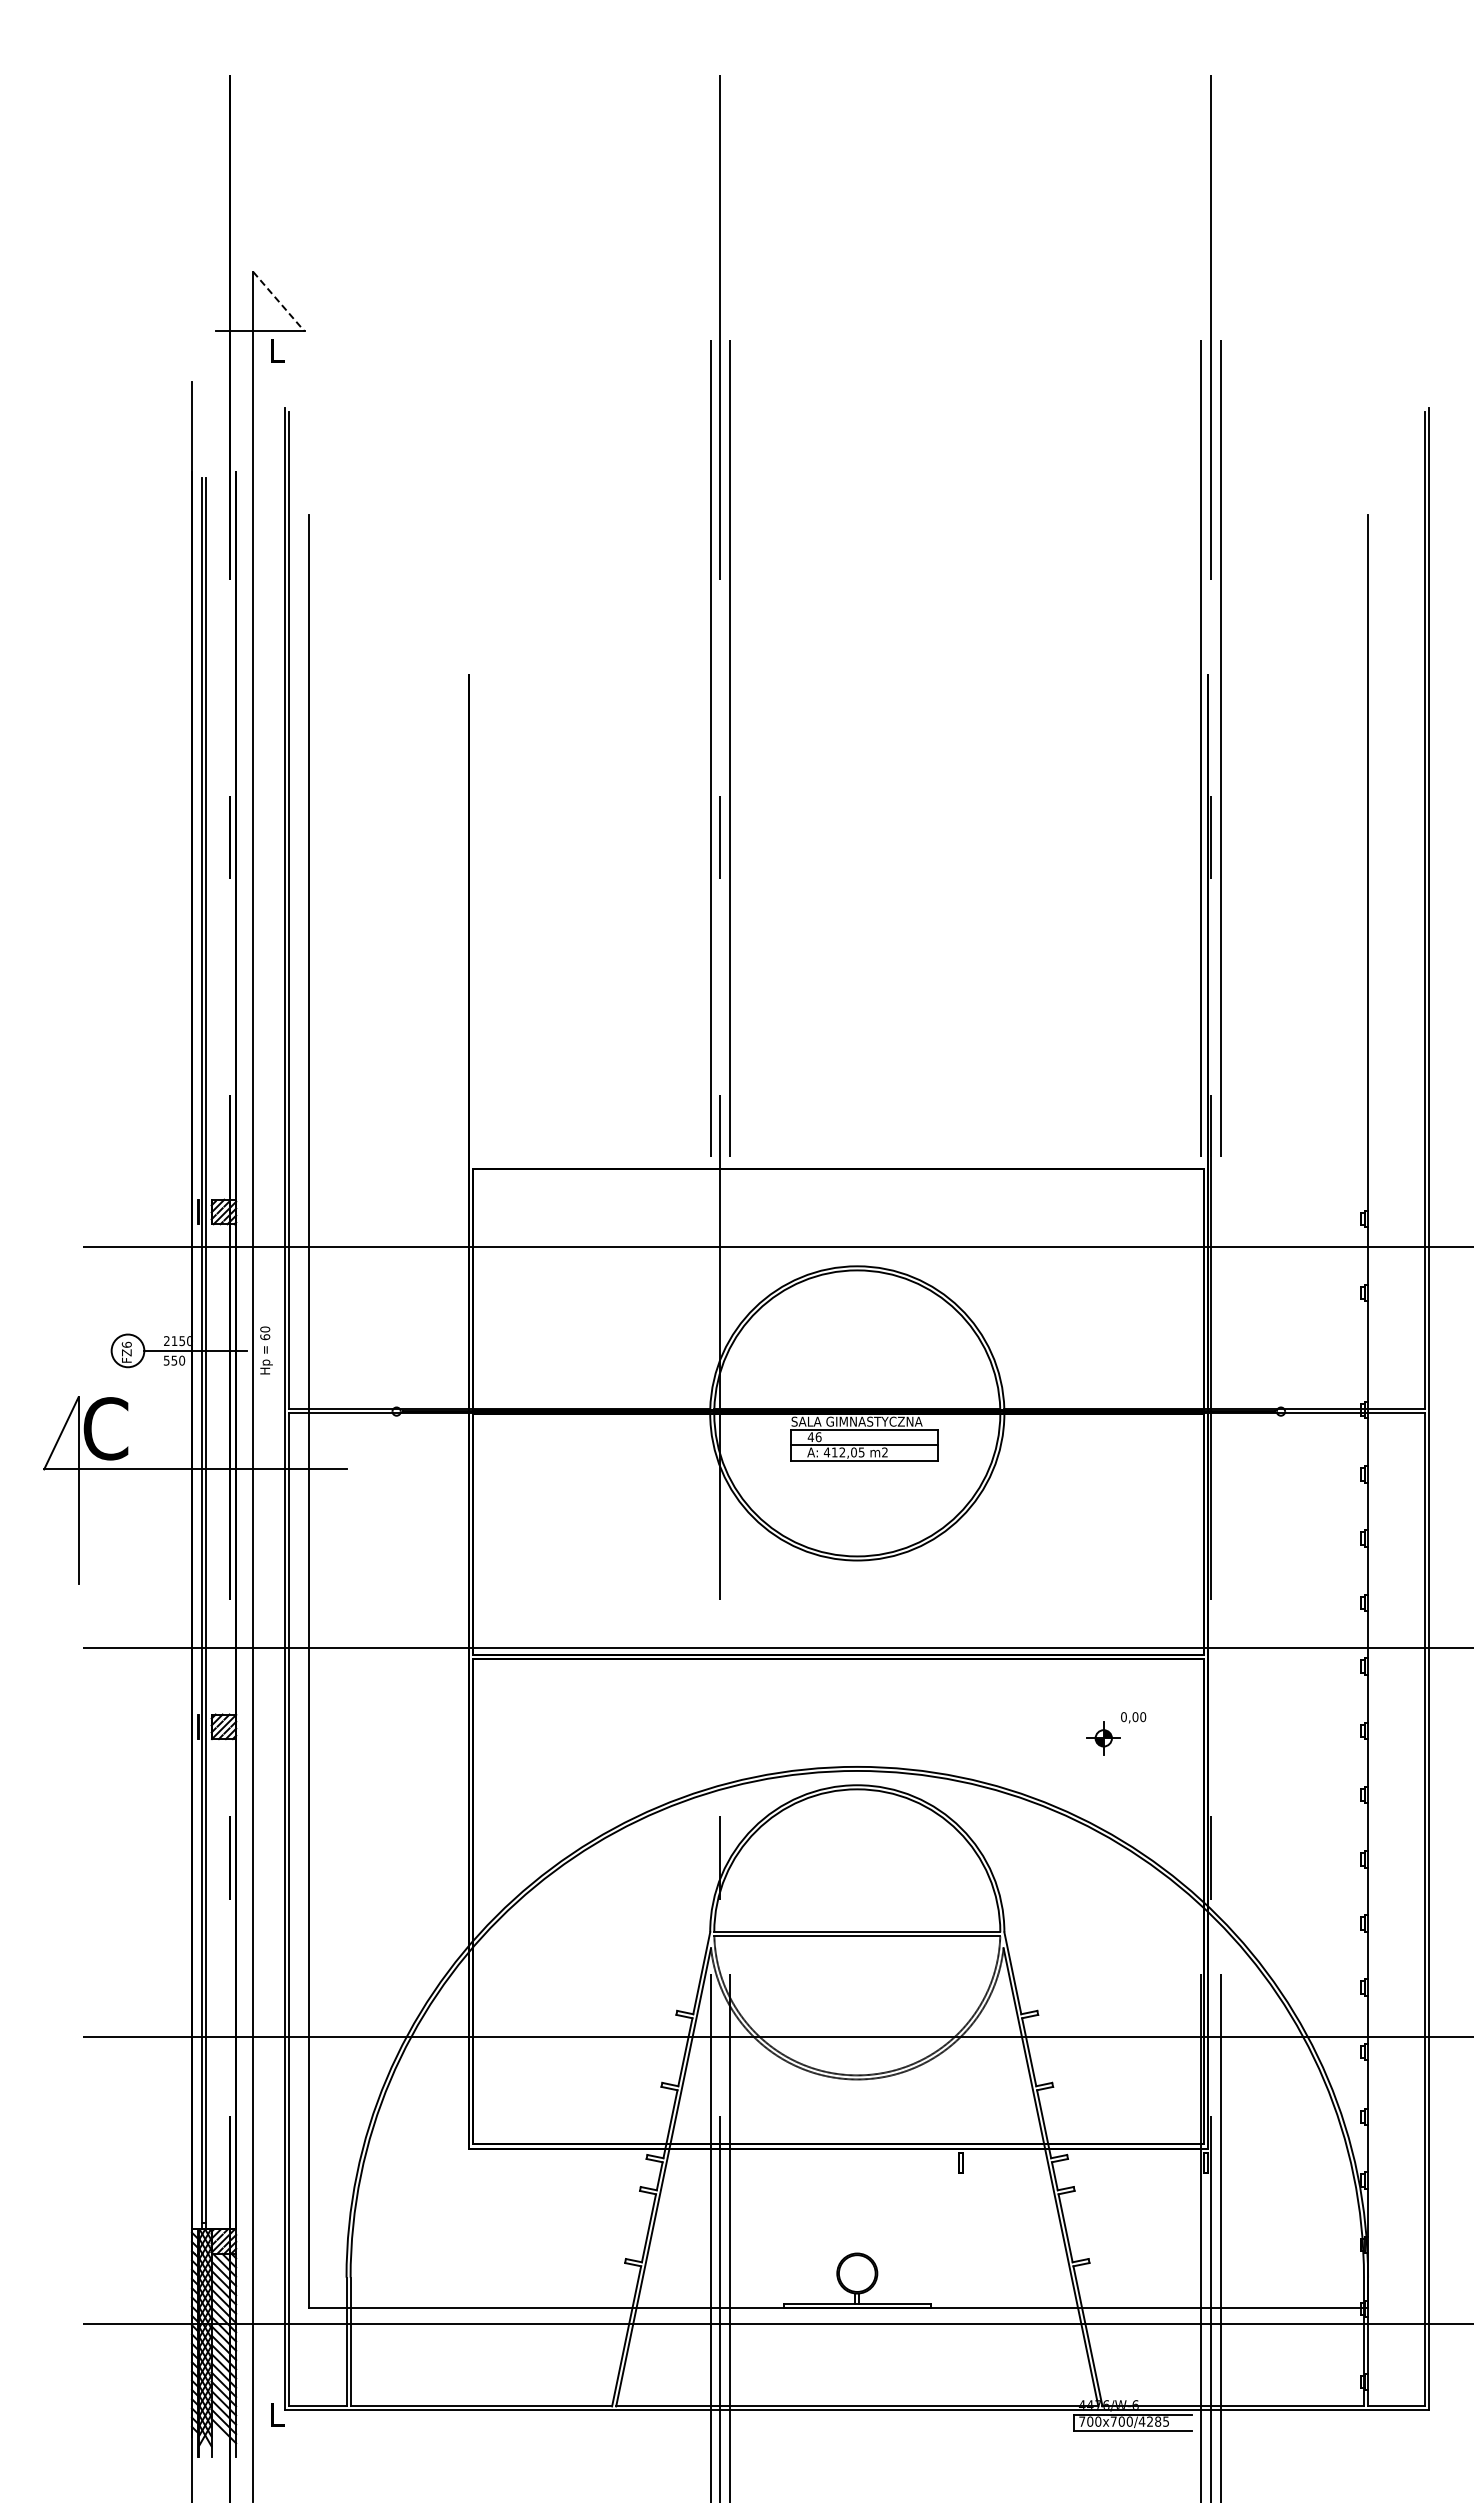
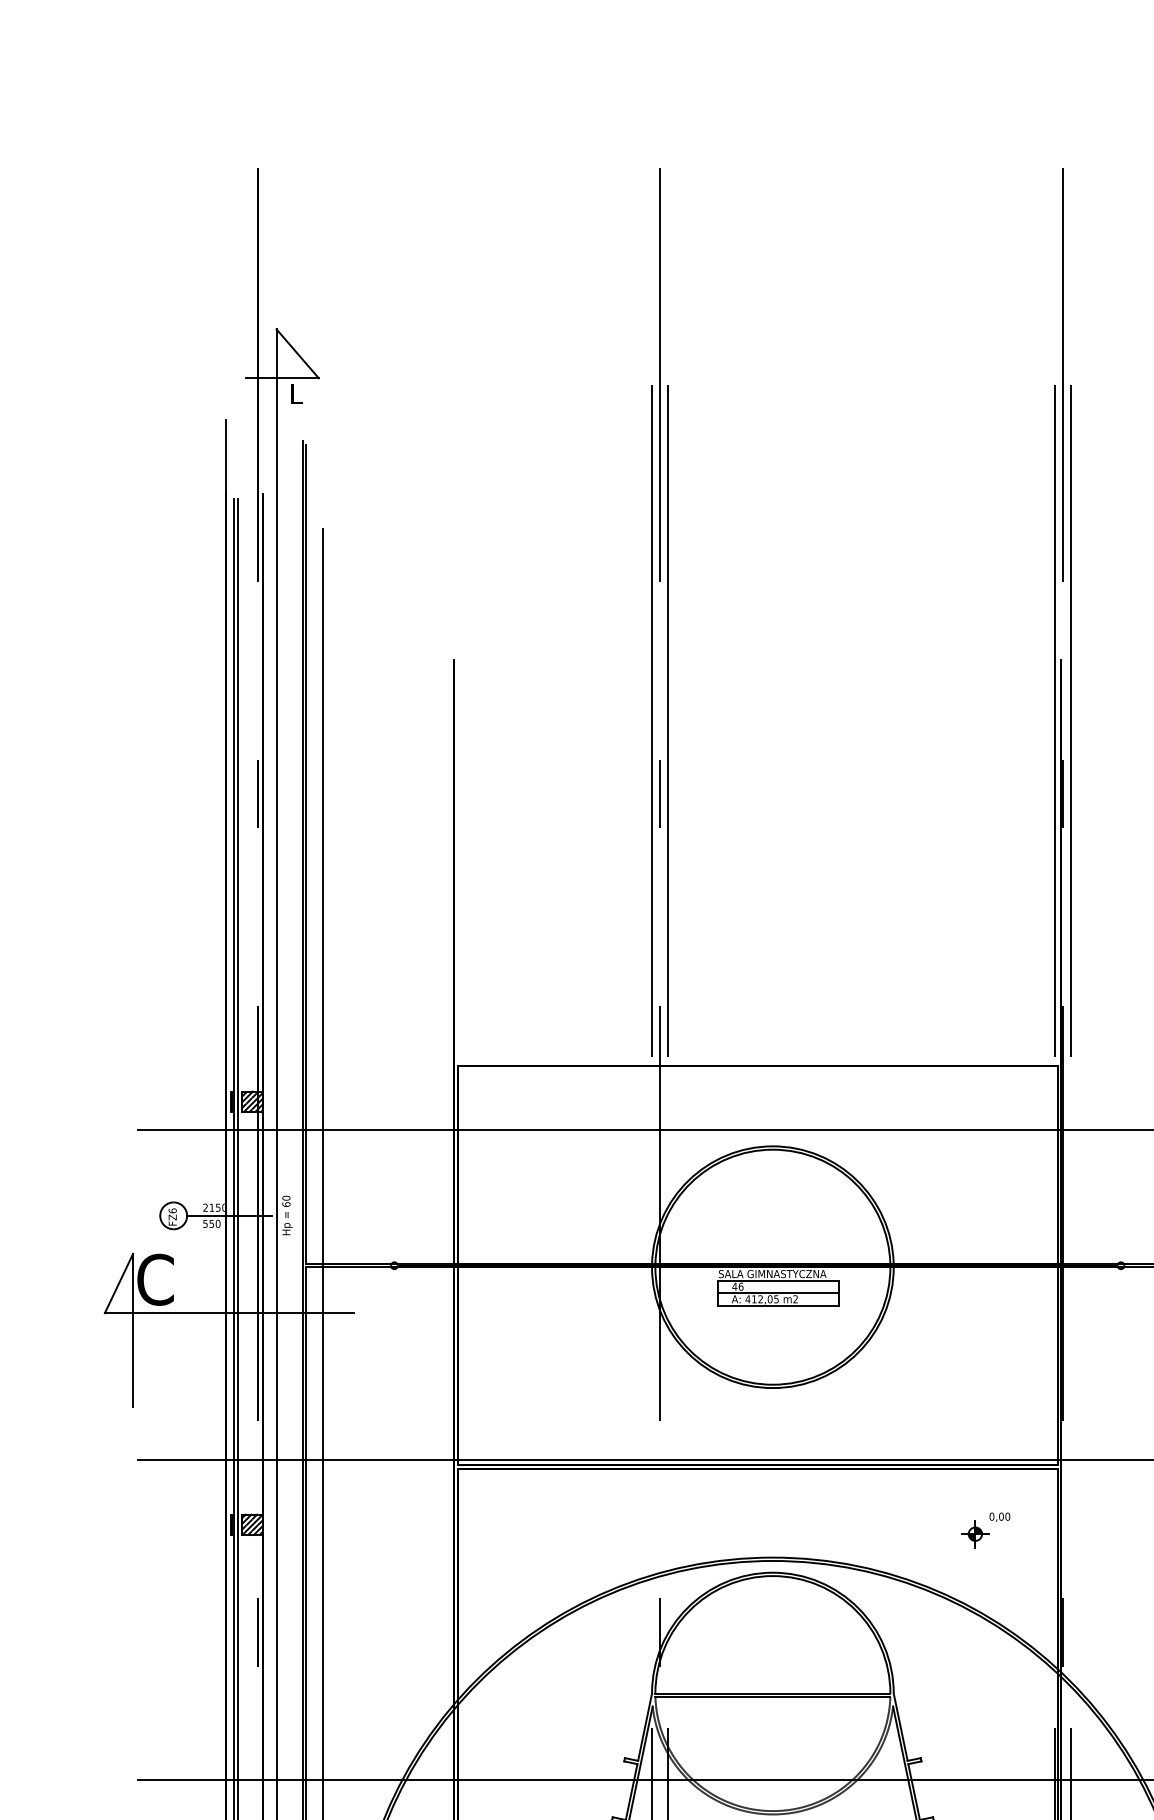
line: (279, 302) -> (298, 354), dashed -> solid

